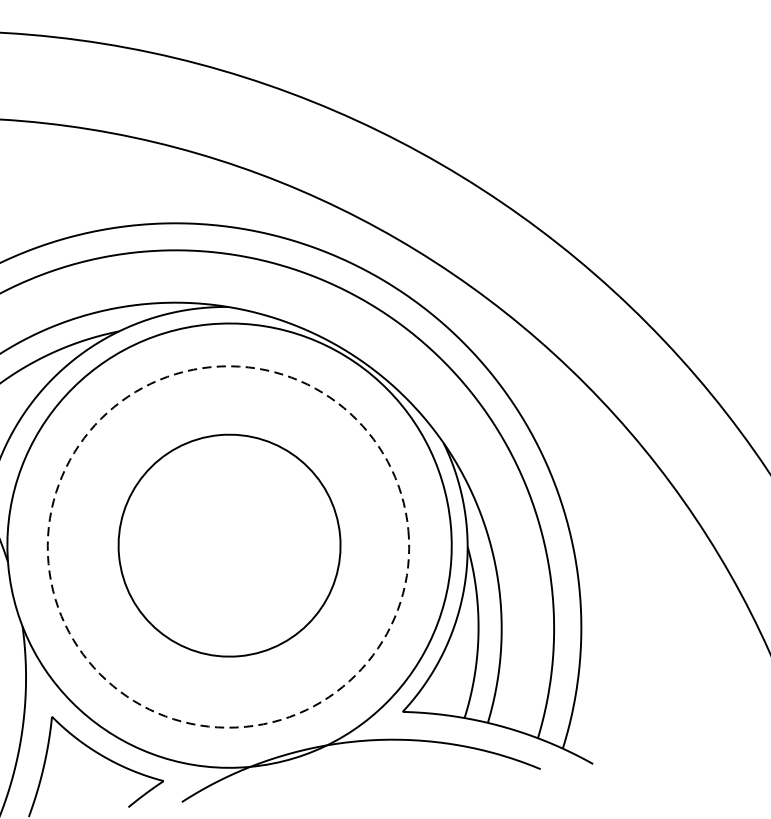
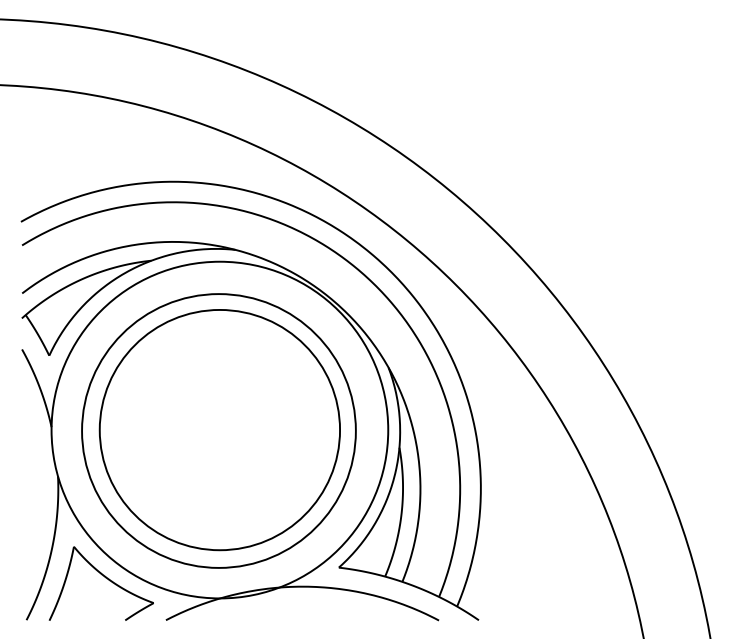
circle: (228, 544) -> (219, 429), size x1.43
circle: (227, 546) -> (218, 430), dashed -> solid

